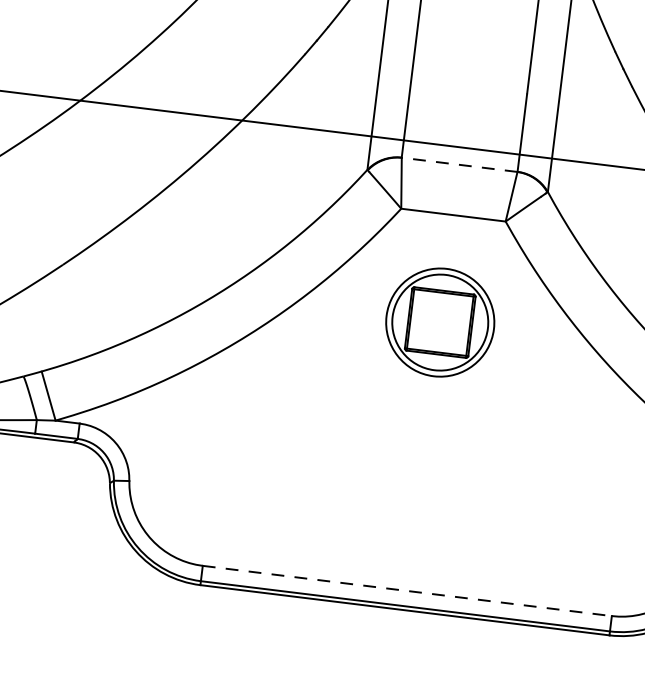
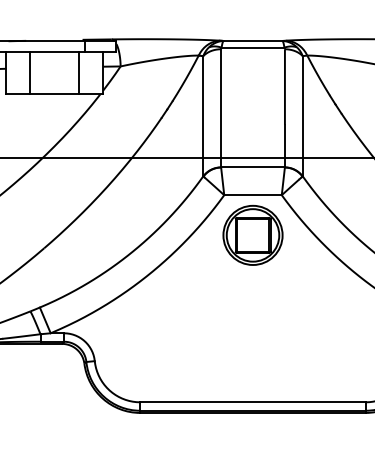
line: (460, 164) -> (253, 167), dashed -> solid
part: (439, 320) -> (252, 234), moved
line: (408, 591) -> (253, 402), dashed -> solid

